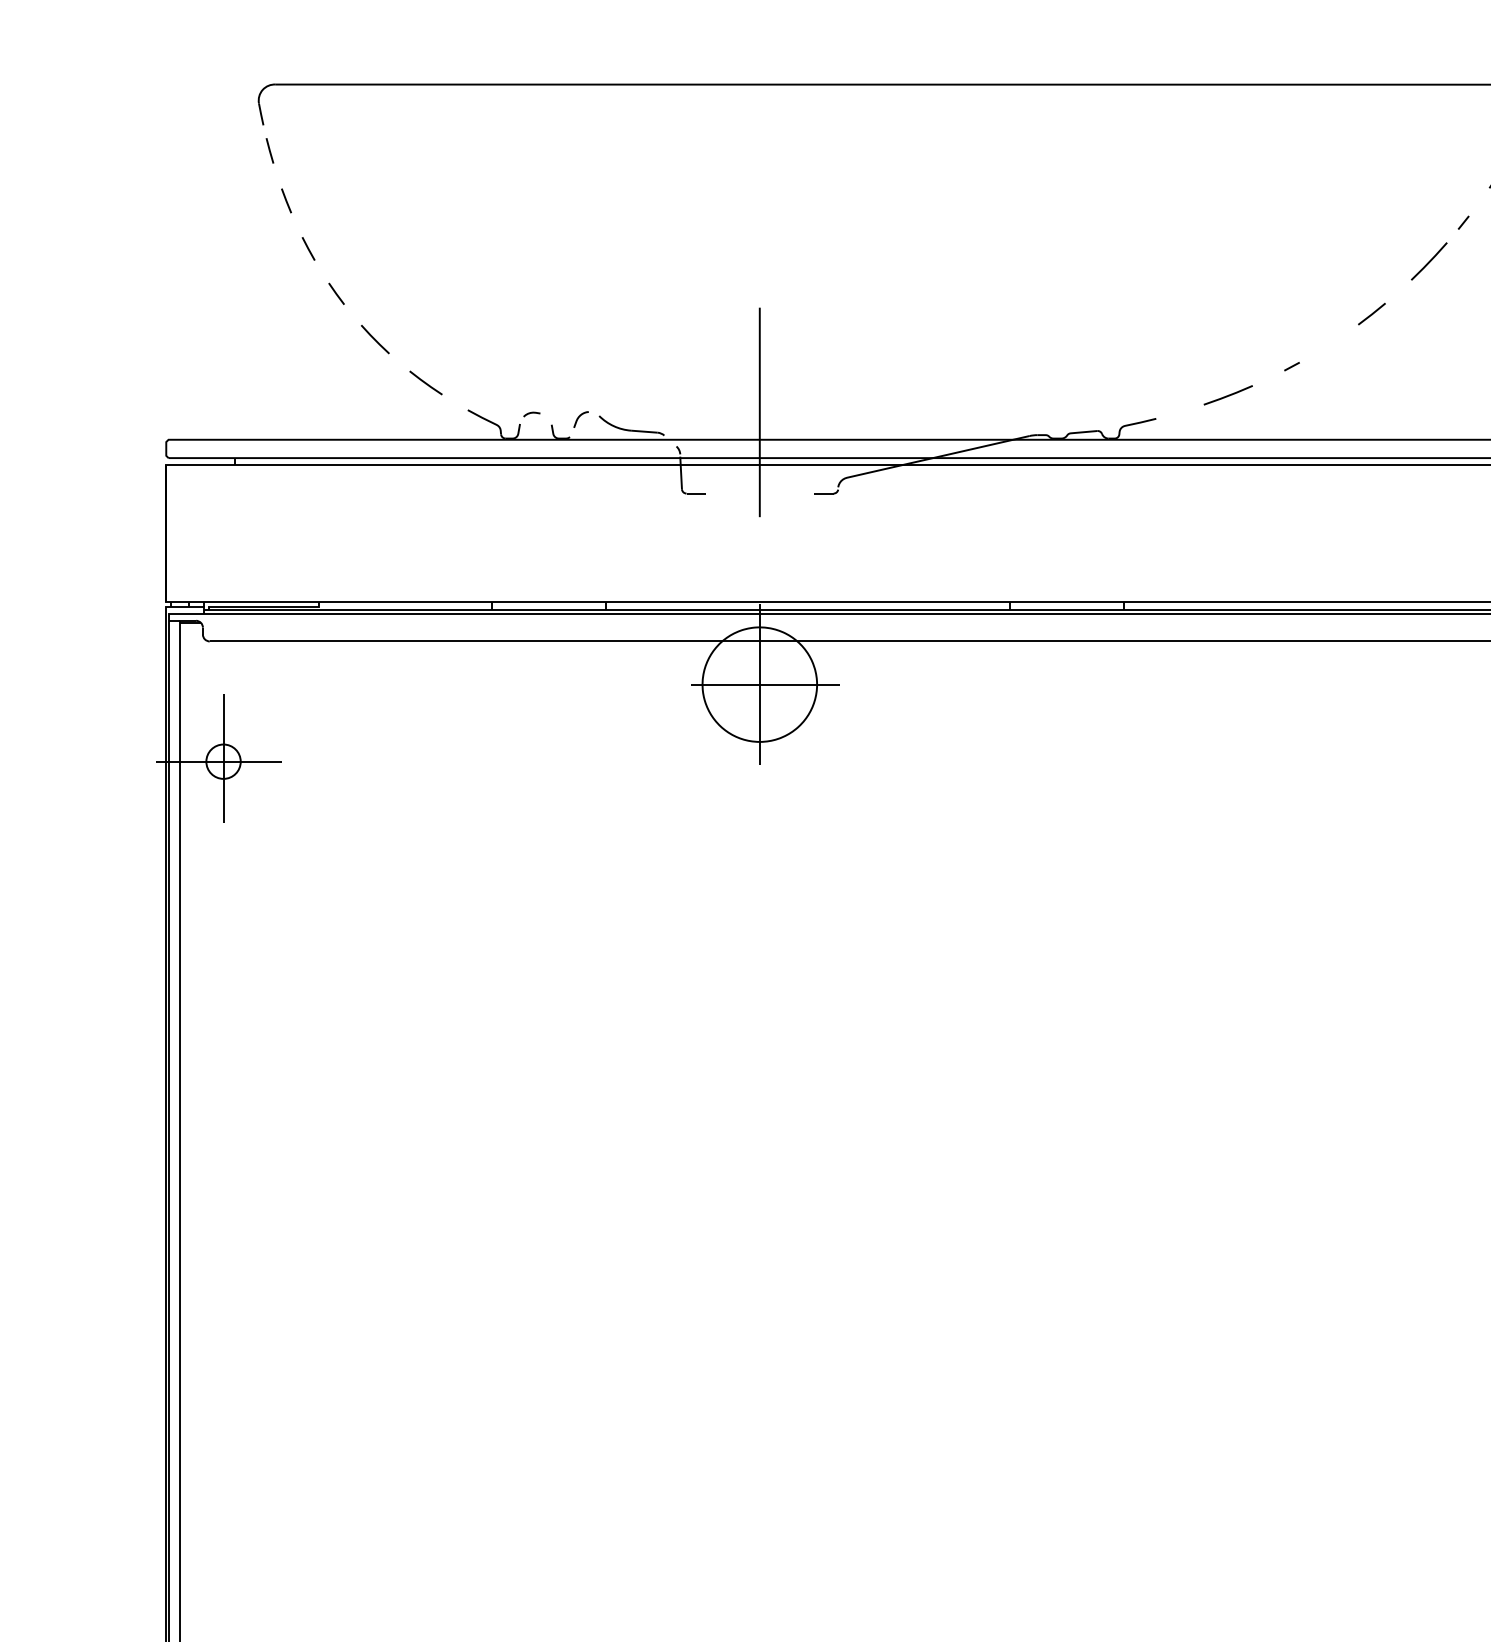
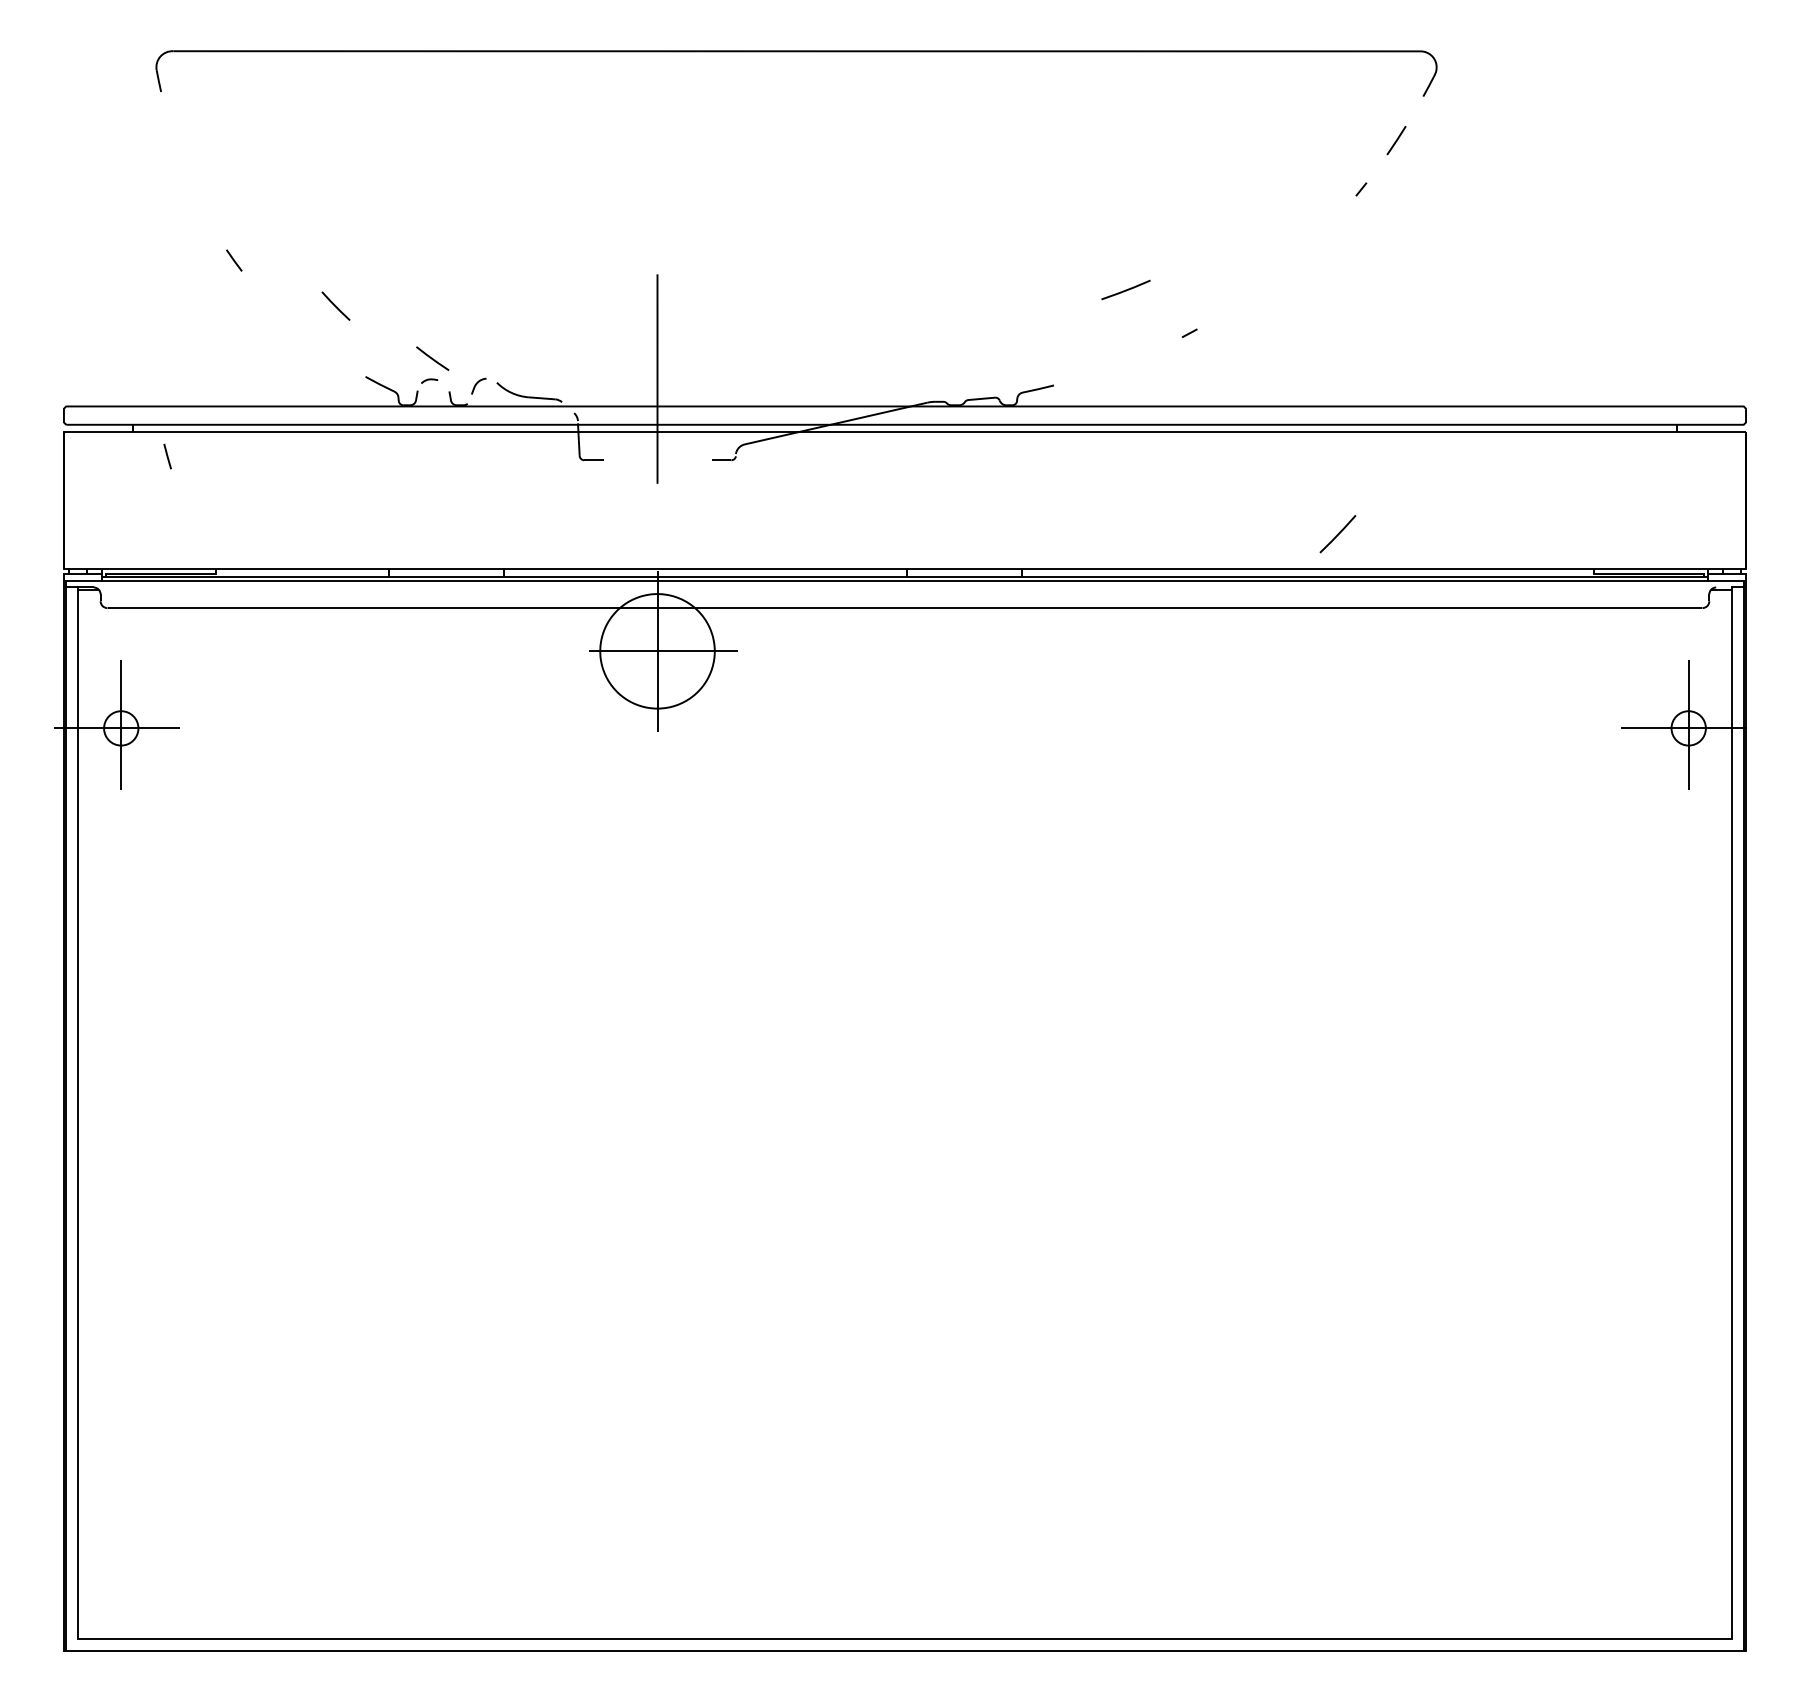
line: (269, 150) -> (167, 456), moved
line: (285, 200) -> (183, 167), removed
line: (308, 248) -> (206, 215), removed
line: (1428, 261) -> (1337, 534), moved
line: (1371, 313) -> (1269, 280), removed
line: (374, 338) -> (335, 305), moved
line: (425, 382) -> (432, 358), moved
line: (1227, 394) -> (1125, 289), moved

